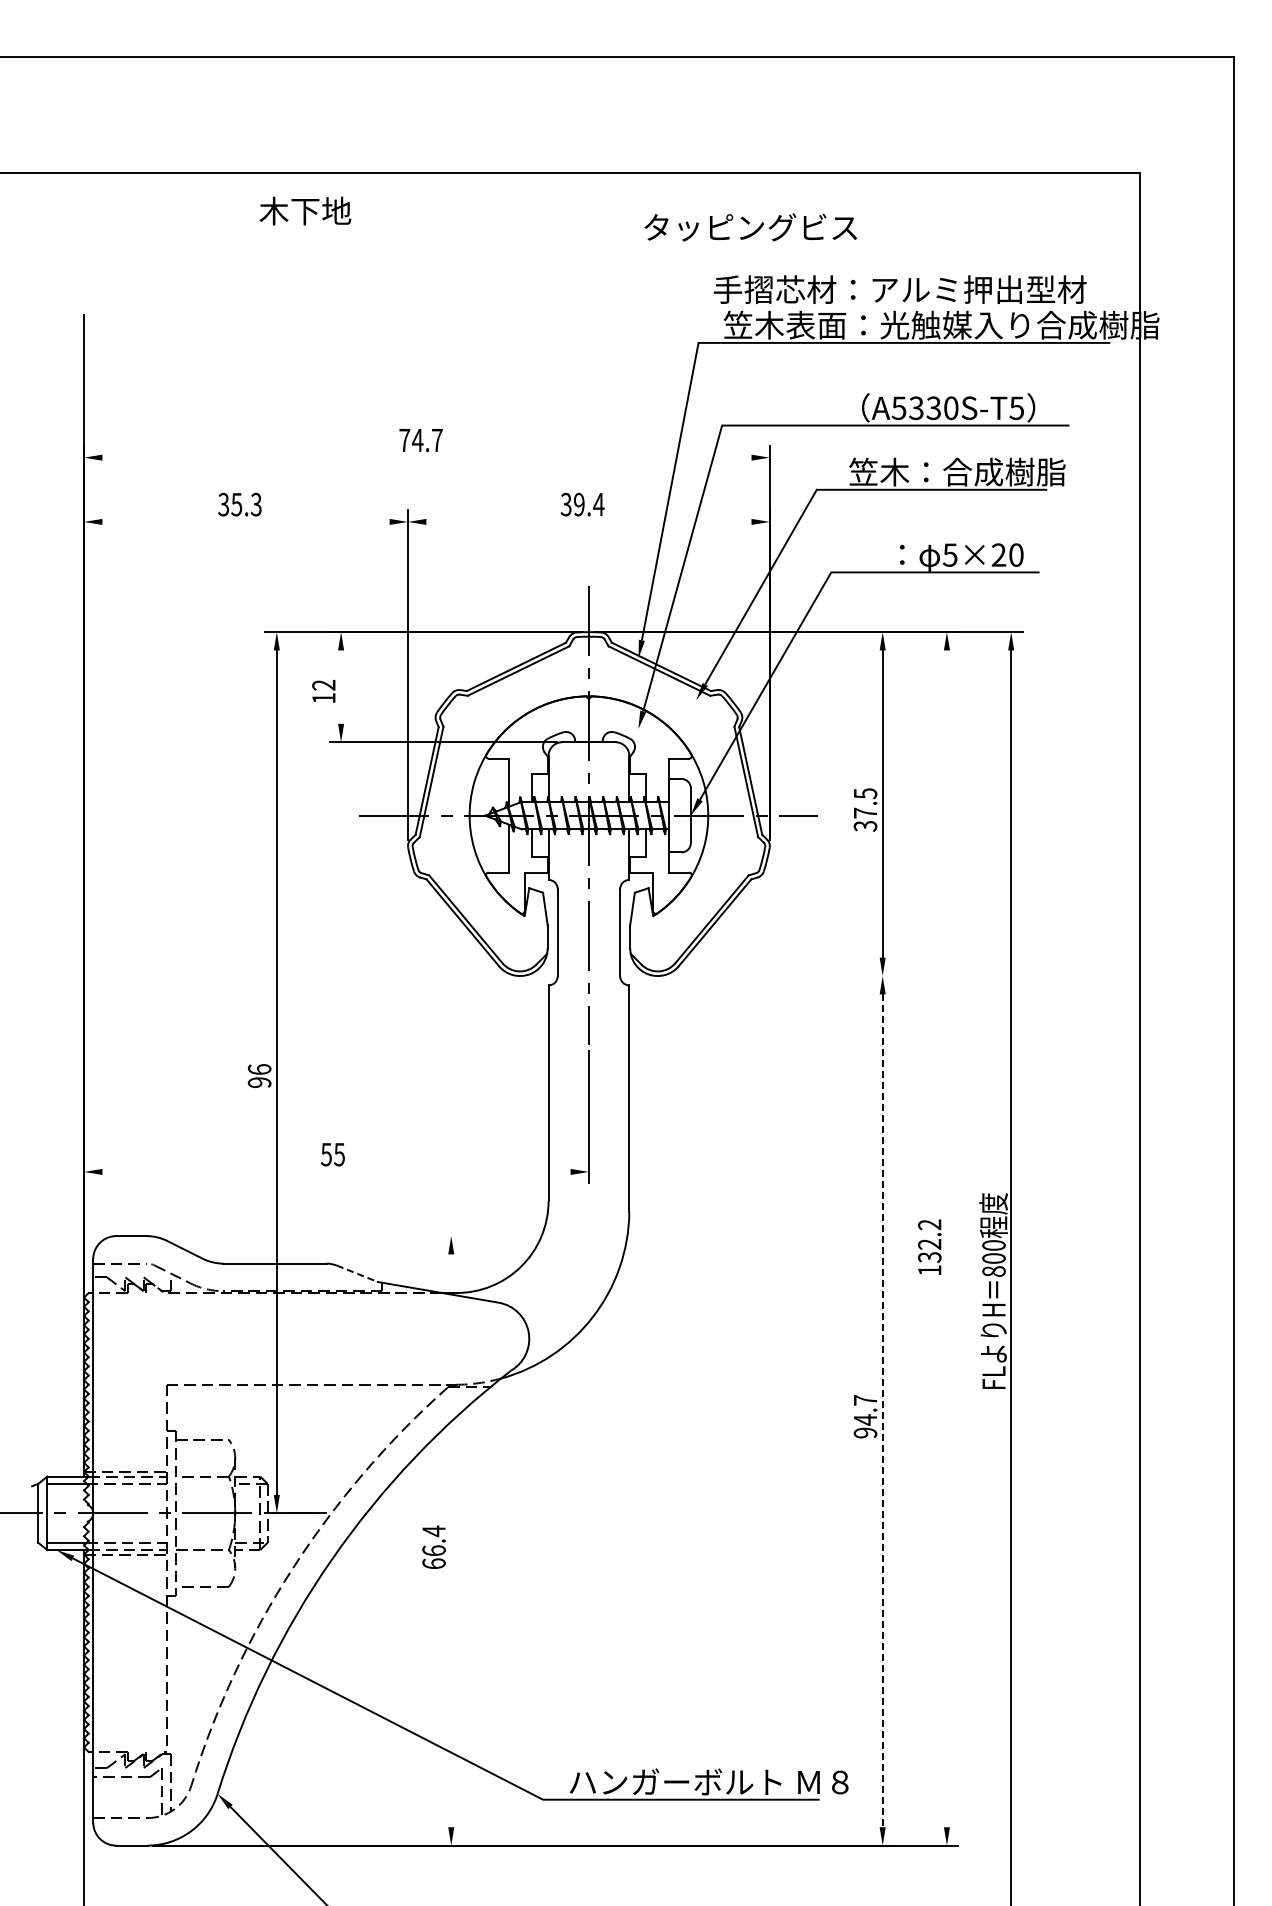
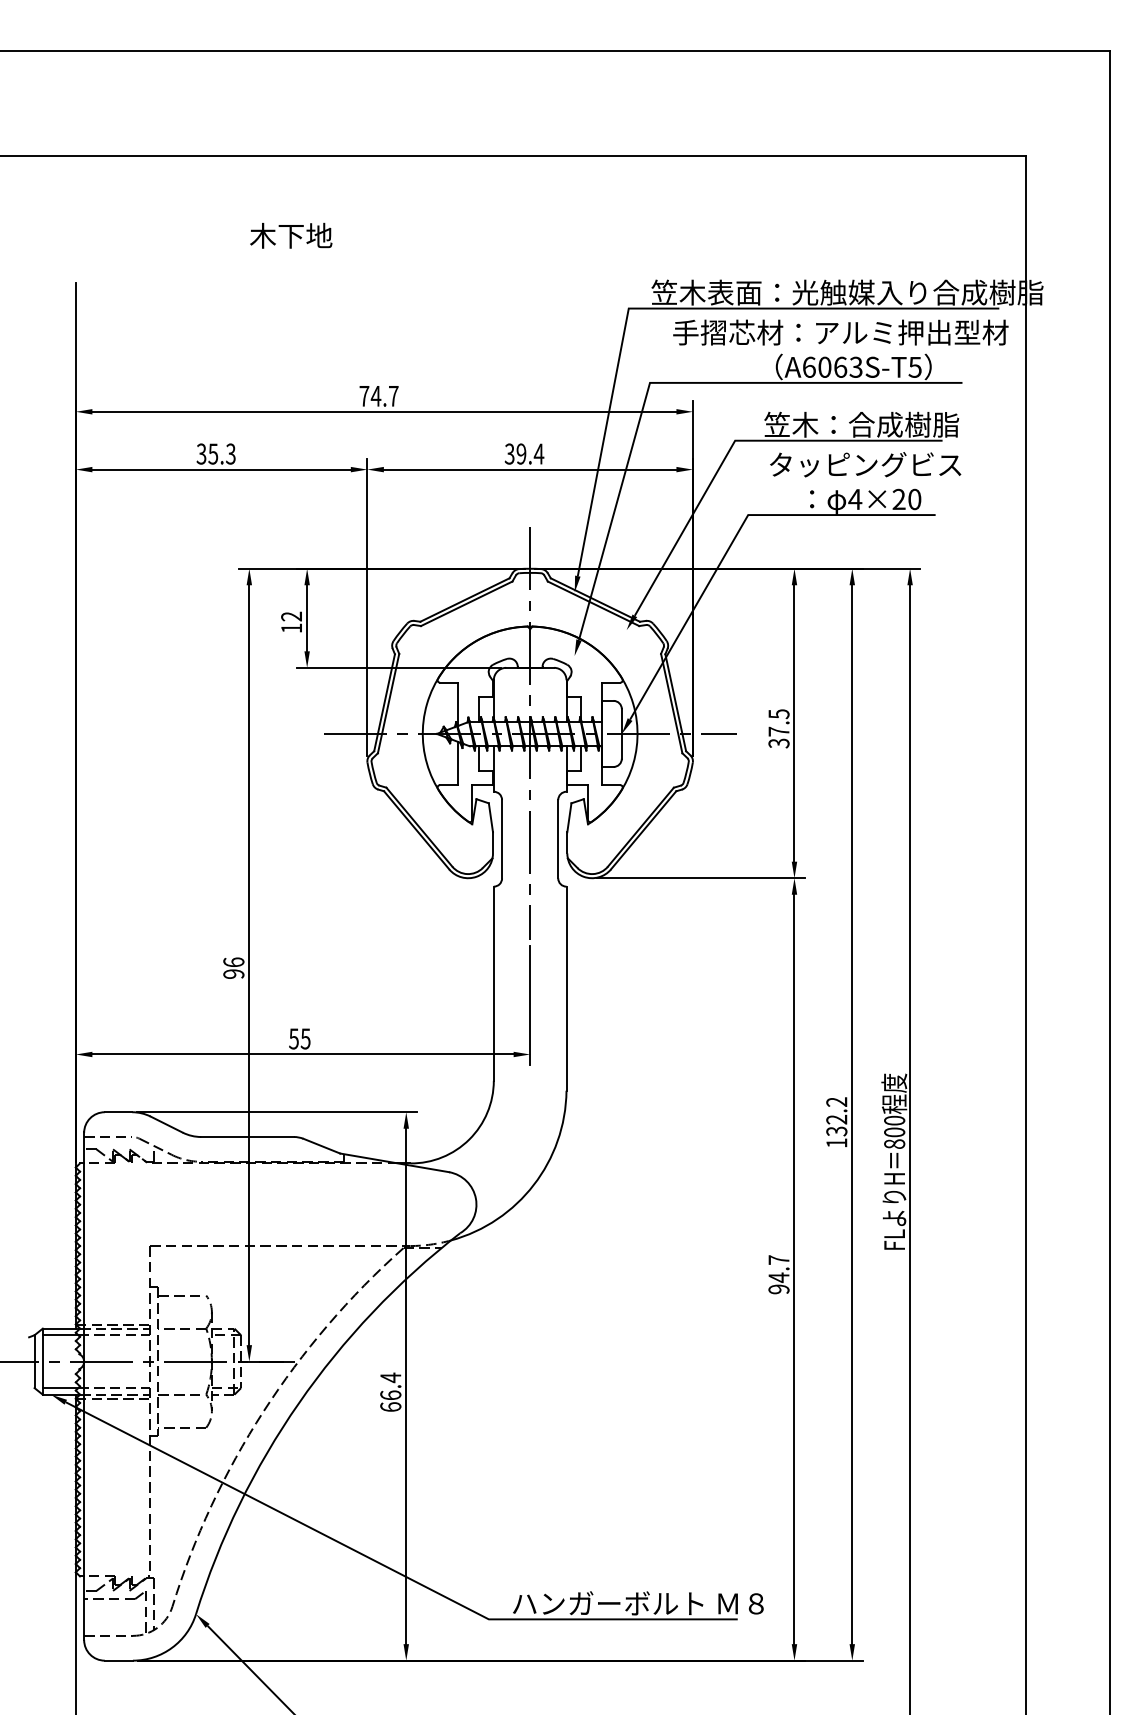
text: (305, 210) -> (291, 235), moved
text: (750, 227) -> (865, 464), moved
text: (899, 289) -> (840, 332), moved
text: (924, 408) -> (832, 367), A5330S-T5 -> A6063S-T5
line: (426, 457) -> (383, 411), added
line: (245, 521) -> (221, 469), added
line: (588, 521) -> (529, 469), added
text: (950, 554) -> (855, 498), 5×20 -> 4×20
line: (341, 686) -> (307, 617), added
line: (778, 976) -> (700, 878), added
line: (336, 1171) -> (303, 1054), added
line: (307, 1236) -> (276, 1112), added
line: (946, 1238) -> (851, 1114), added
line: (357, 1273) -> (321, 1145), dashed -> solid
line: (882, 1411) -> (794, 1270), dashed -> solid
line: (451, 1540) -> (406, 1386), added

